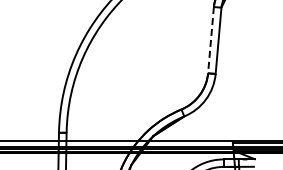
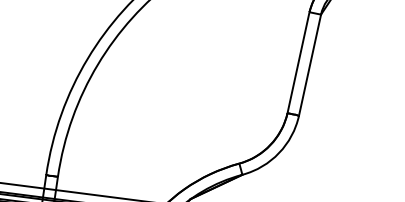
line: (210, 40) -> (297, 63), dashed -> solid

